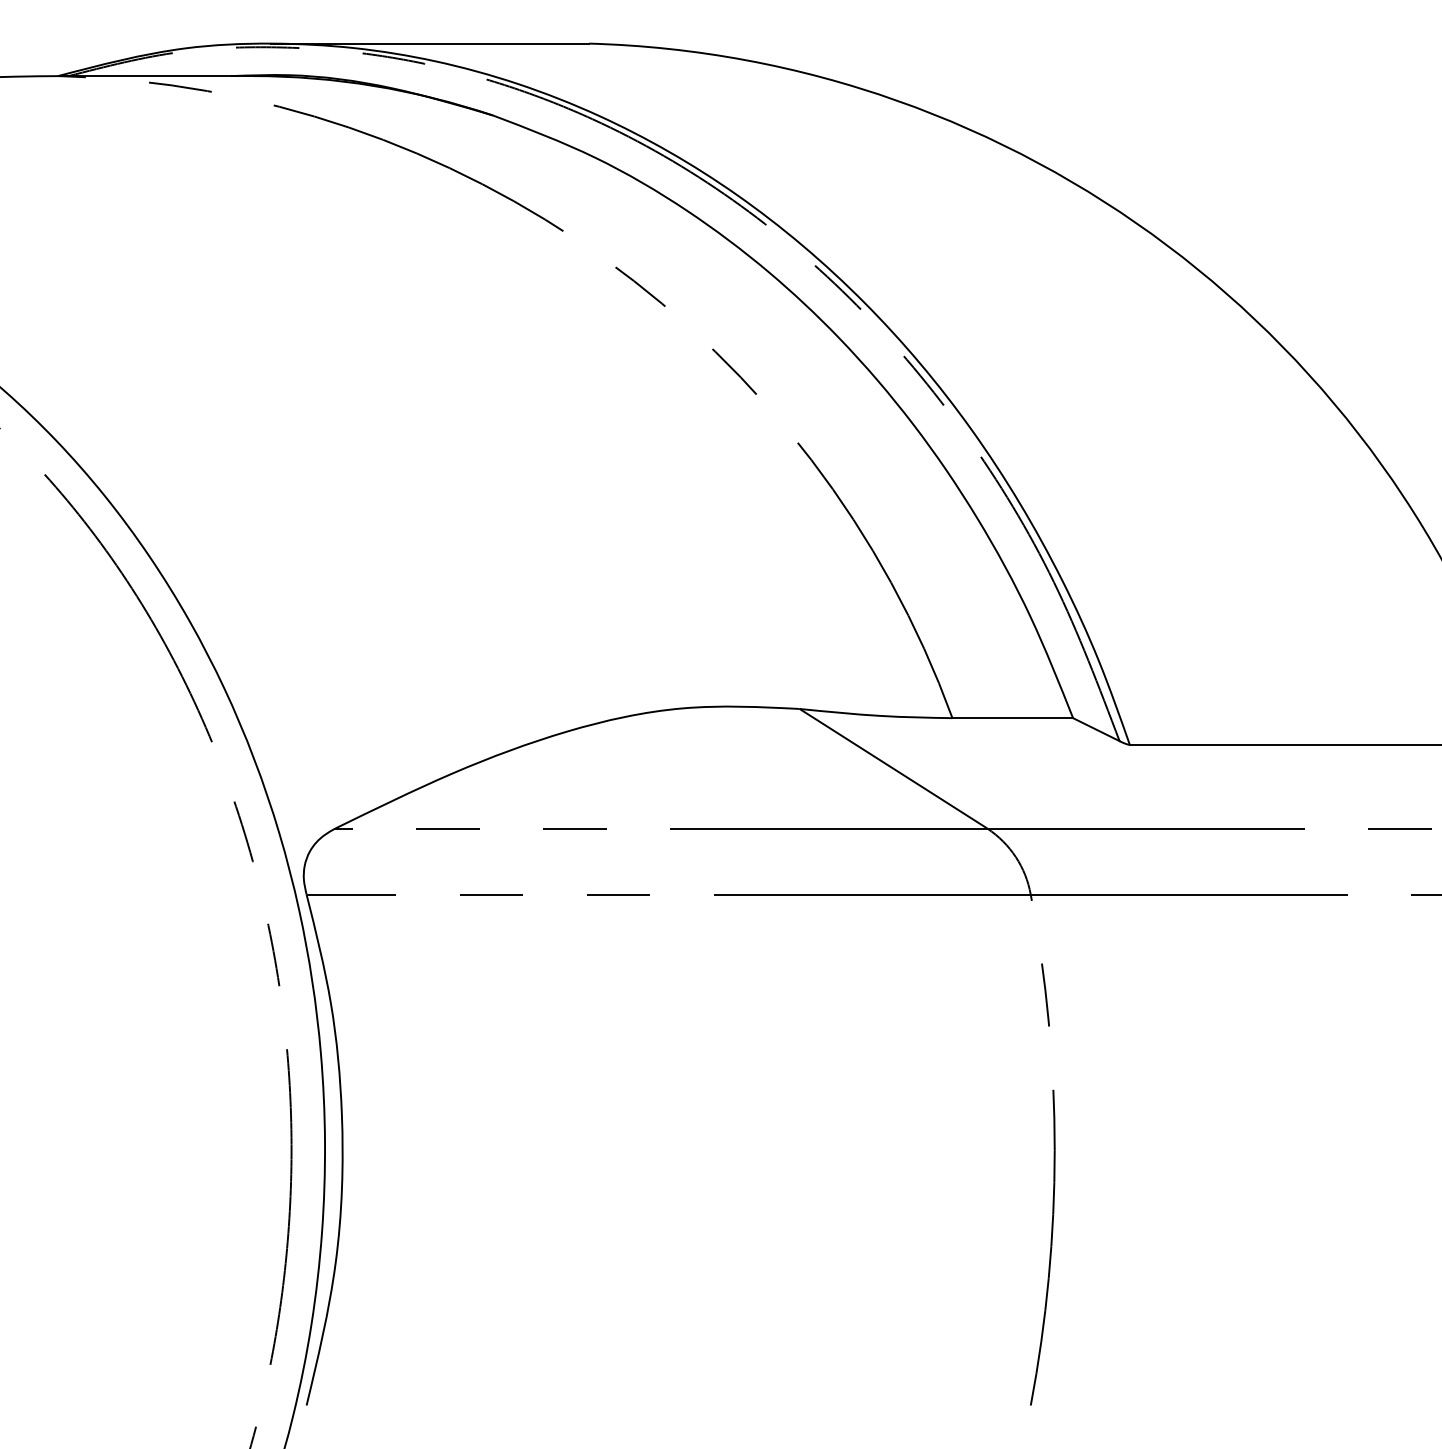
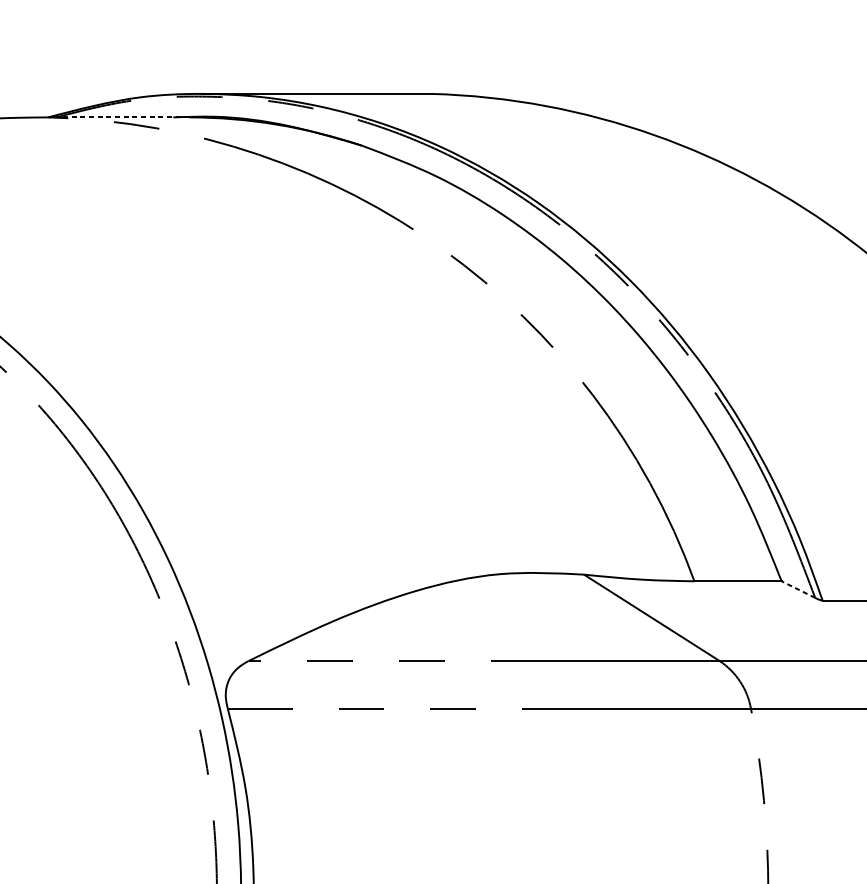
line: (157, 76) -> (120, 117), solid -> dashed
line: (1096, 729) -> (798, 589), solid -> dashed

